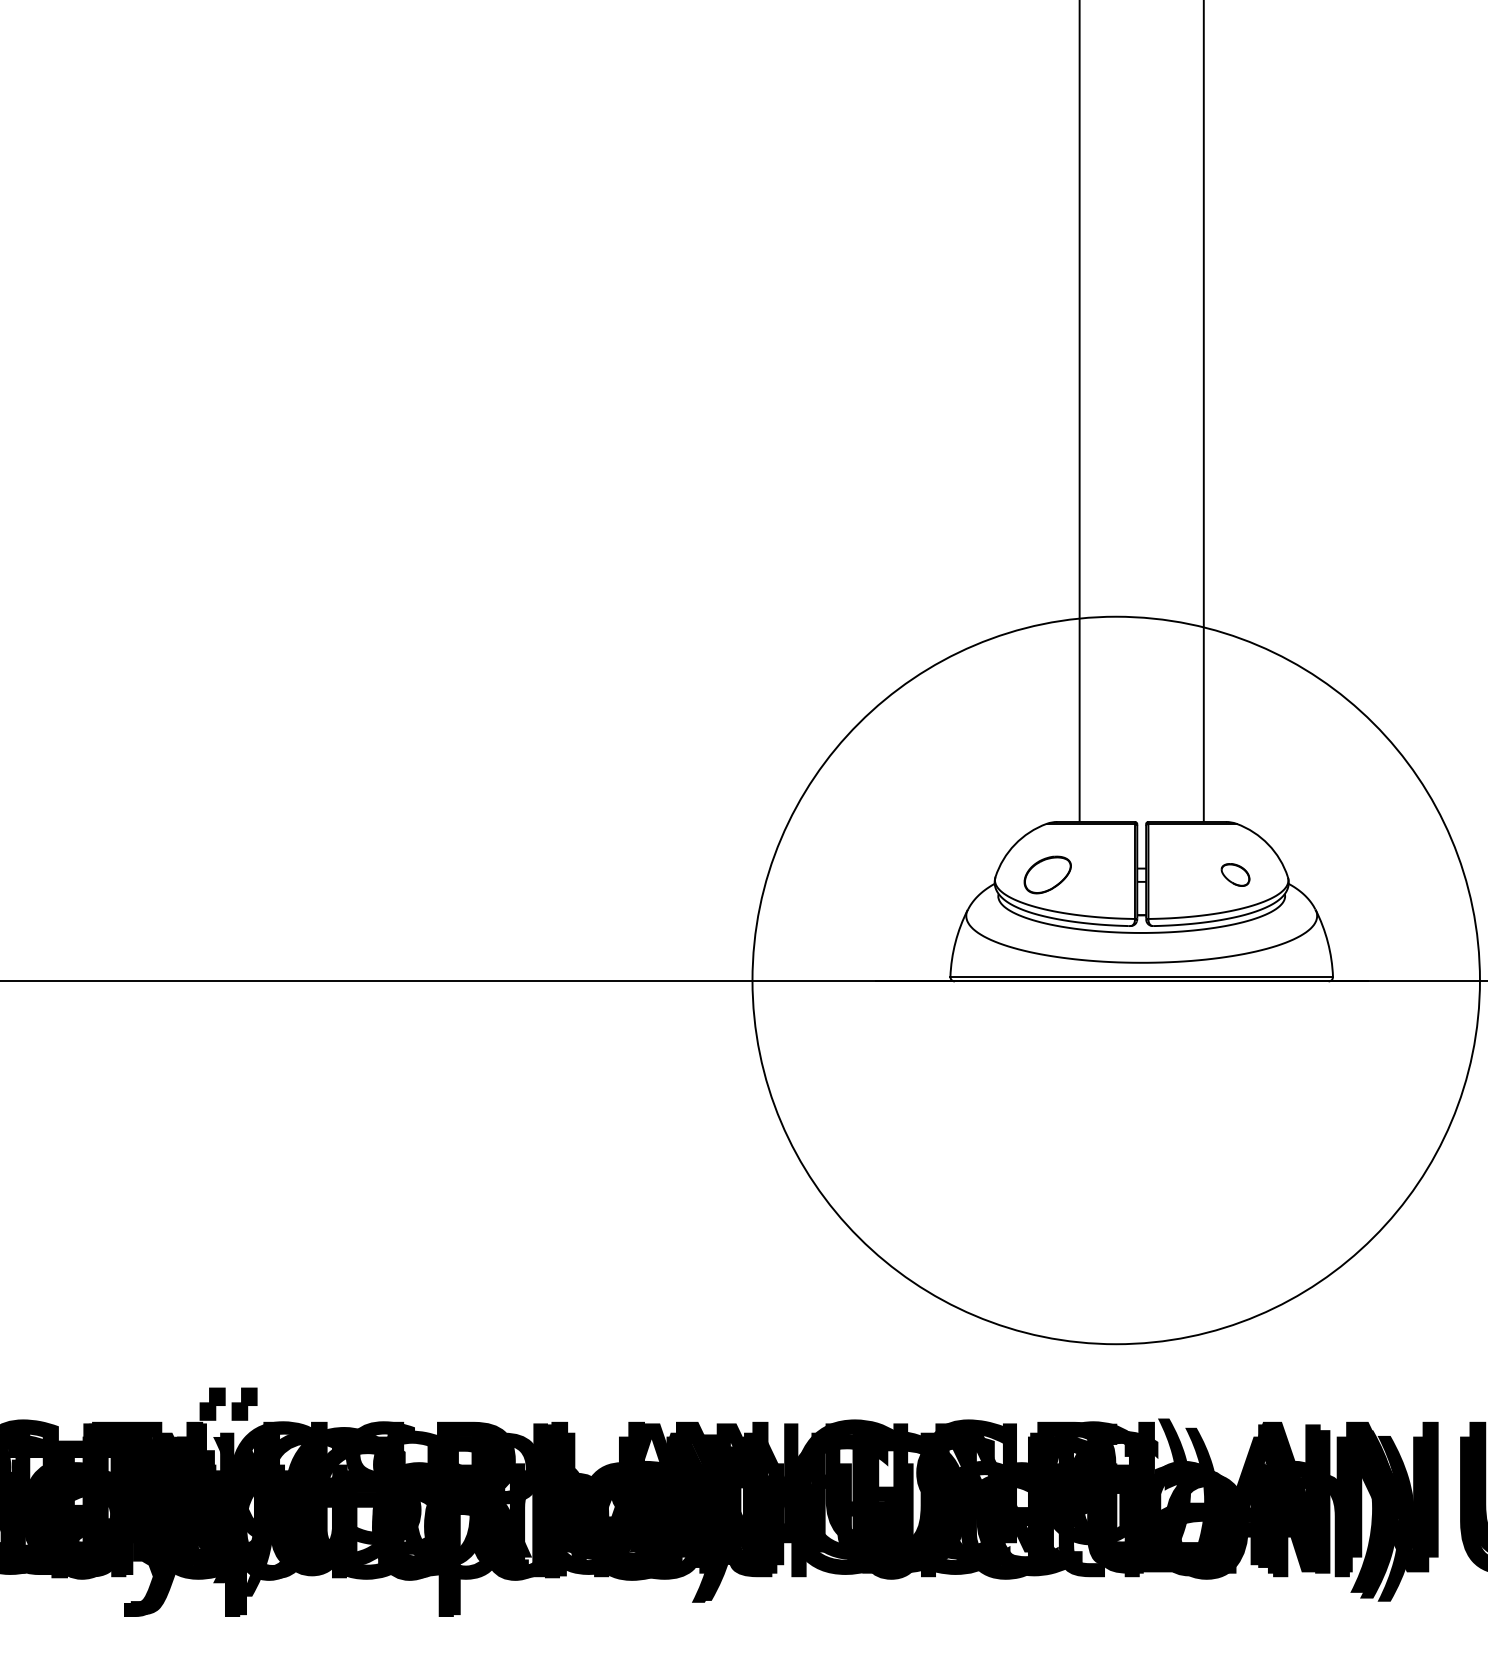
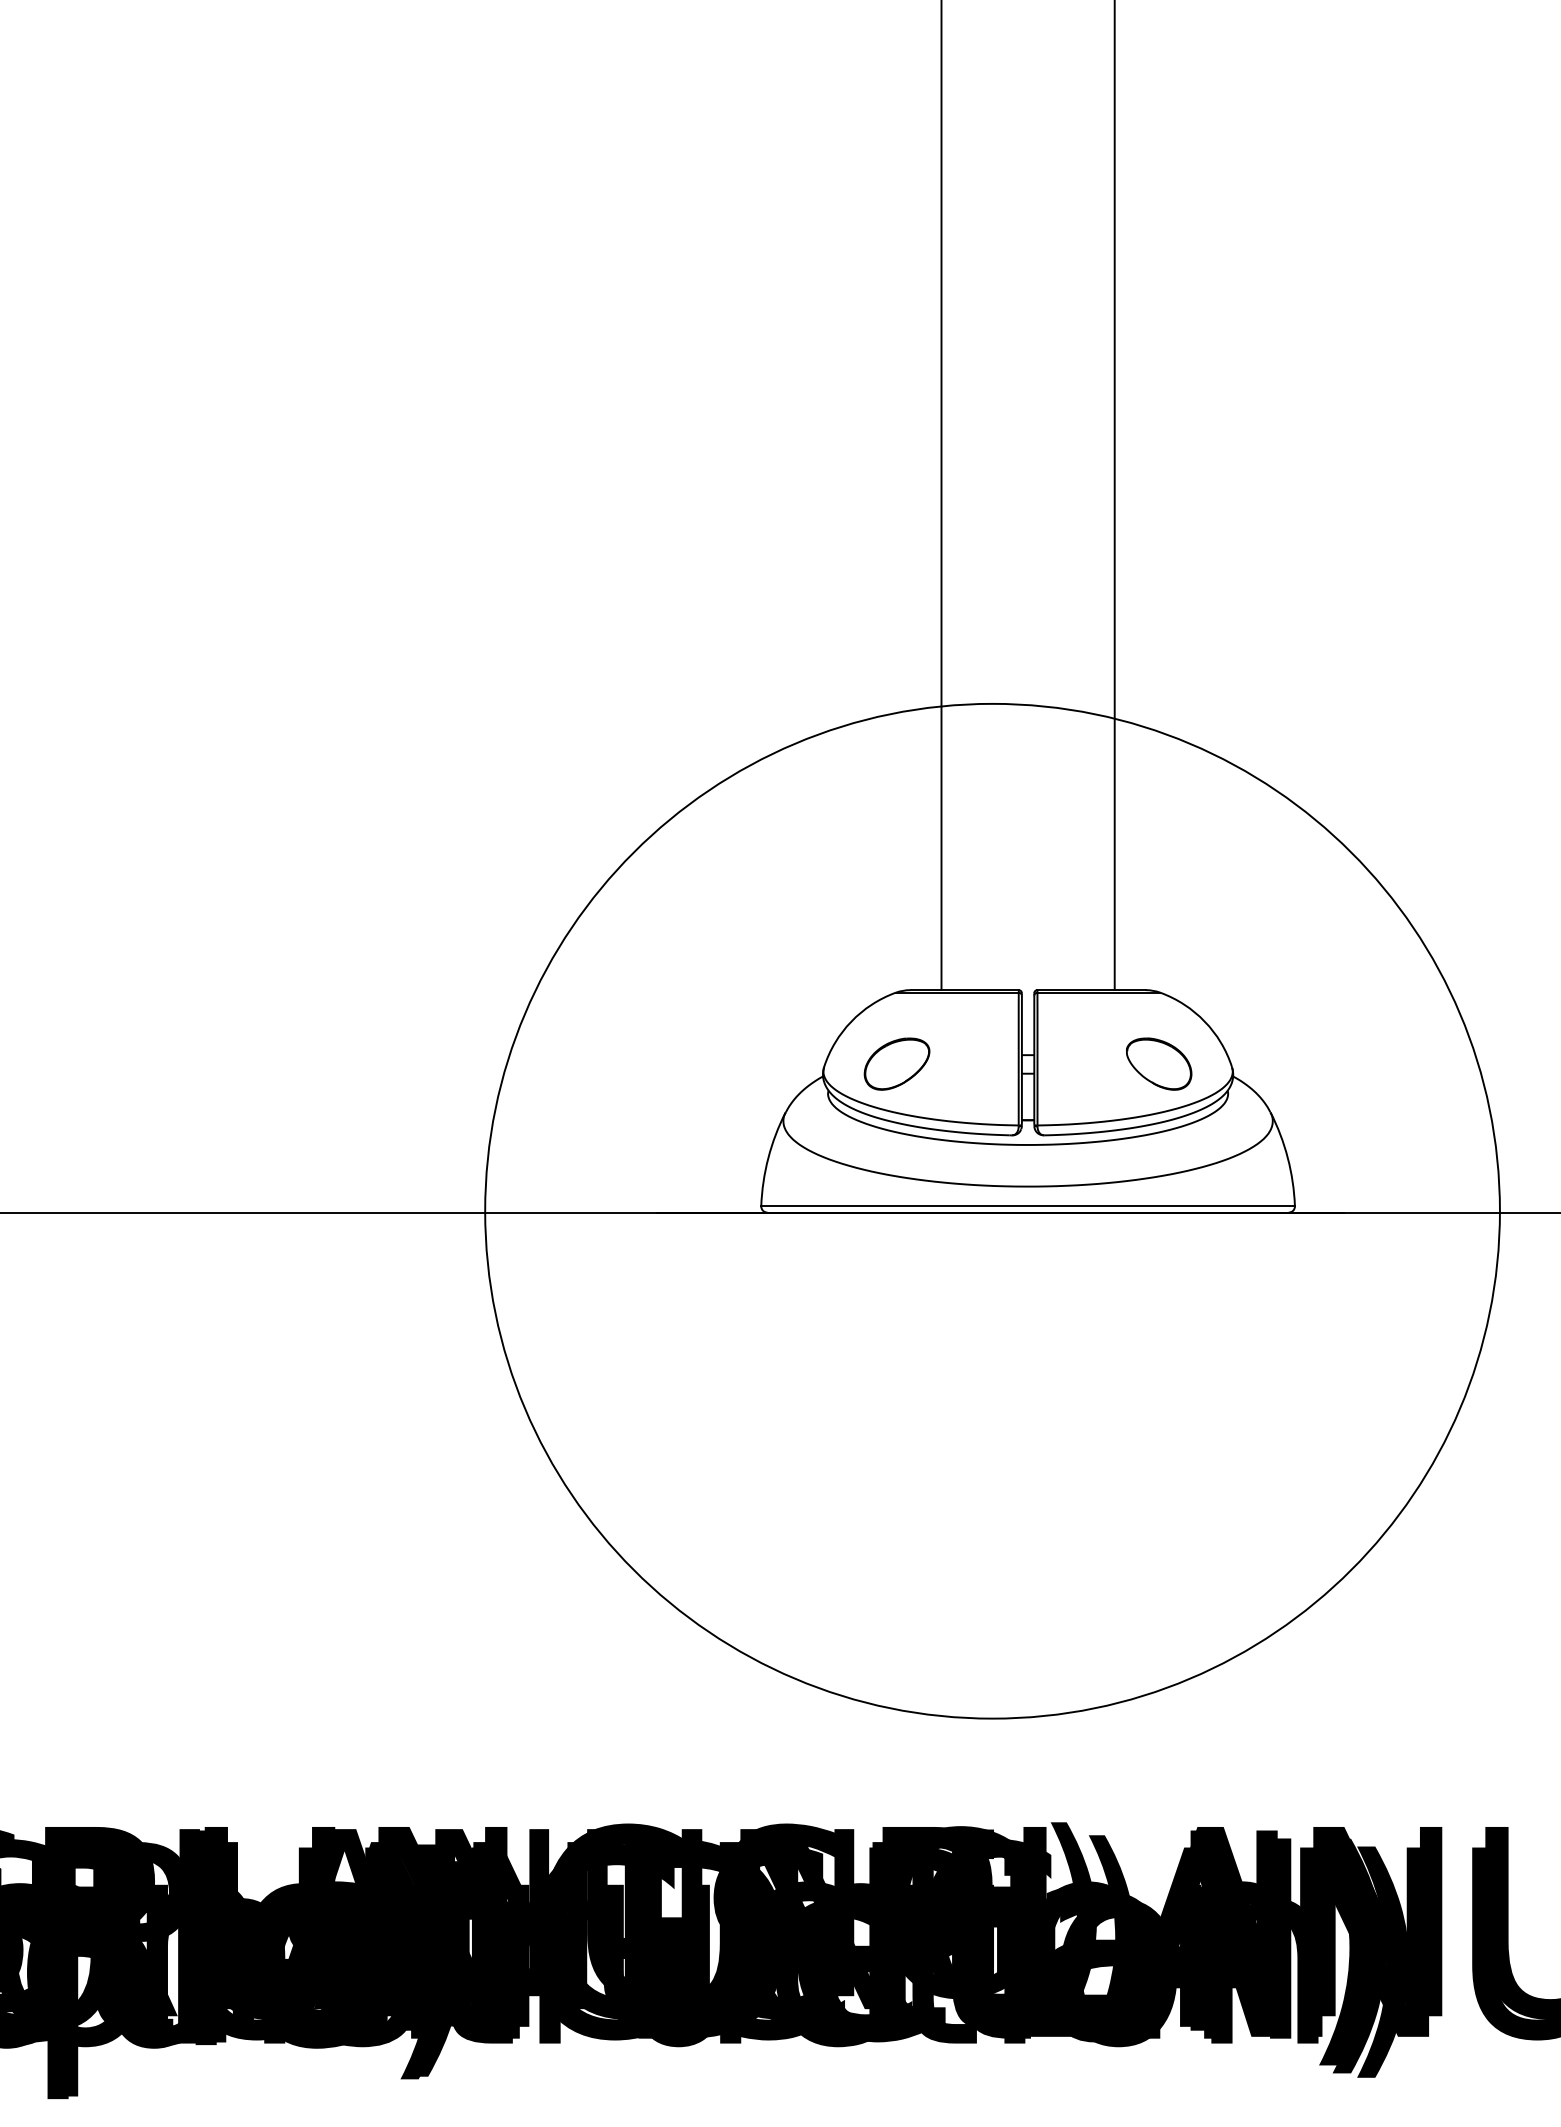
part: (1235, 874) -> (1158, 1063), size x1.67

